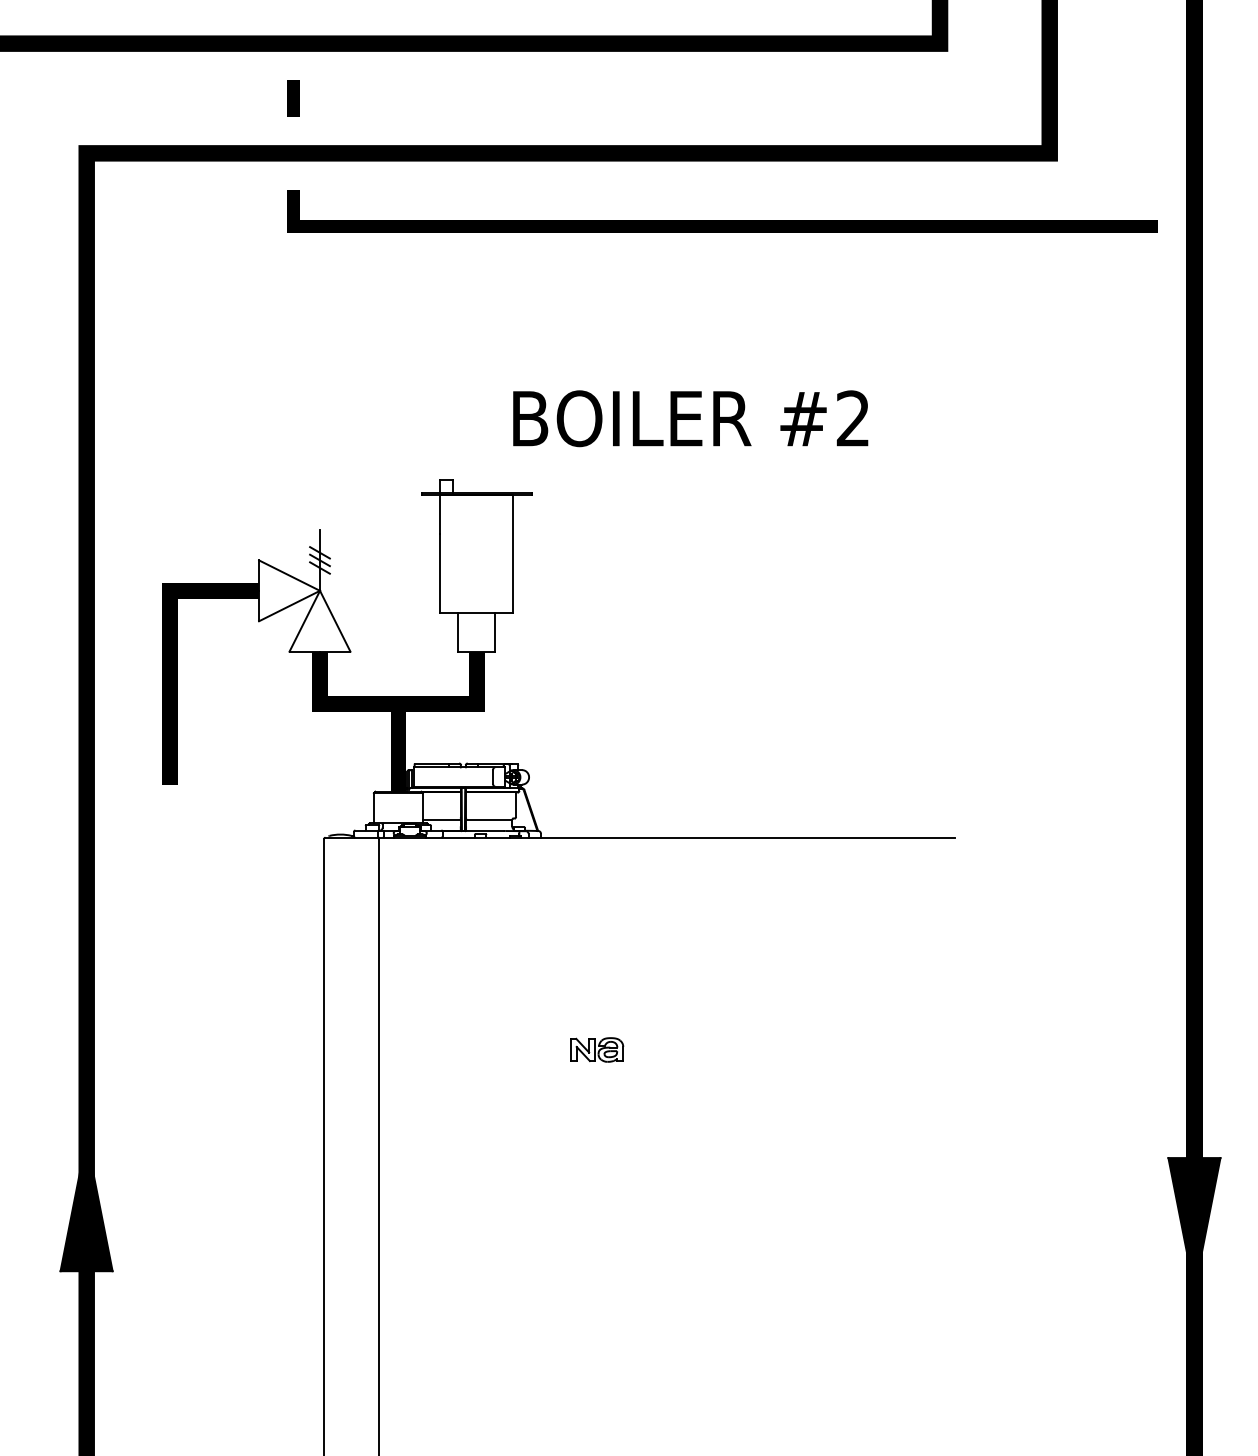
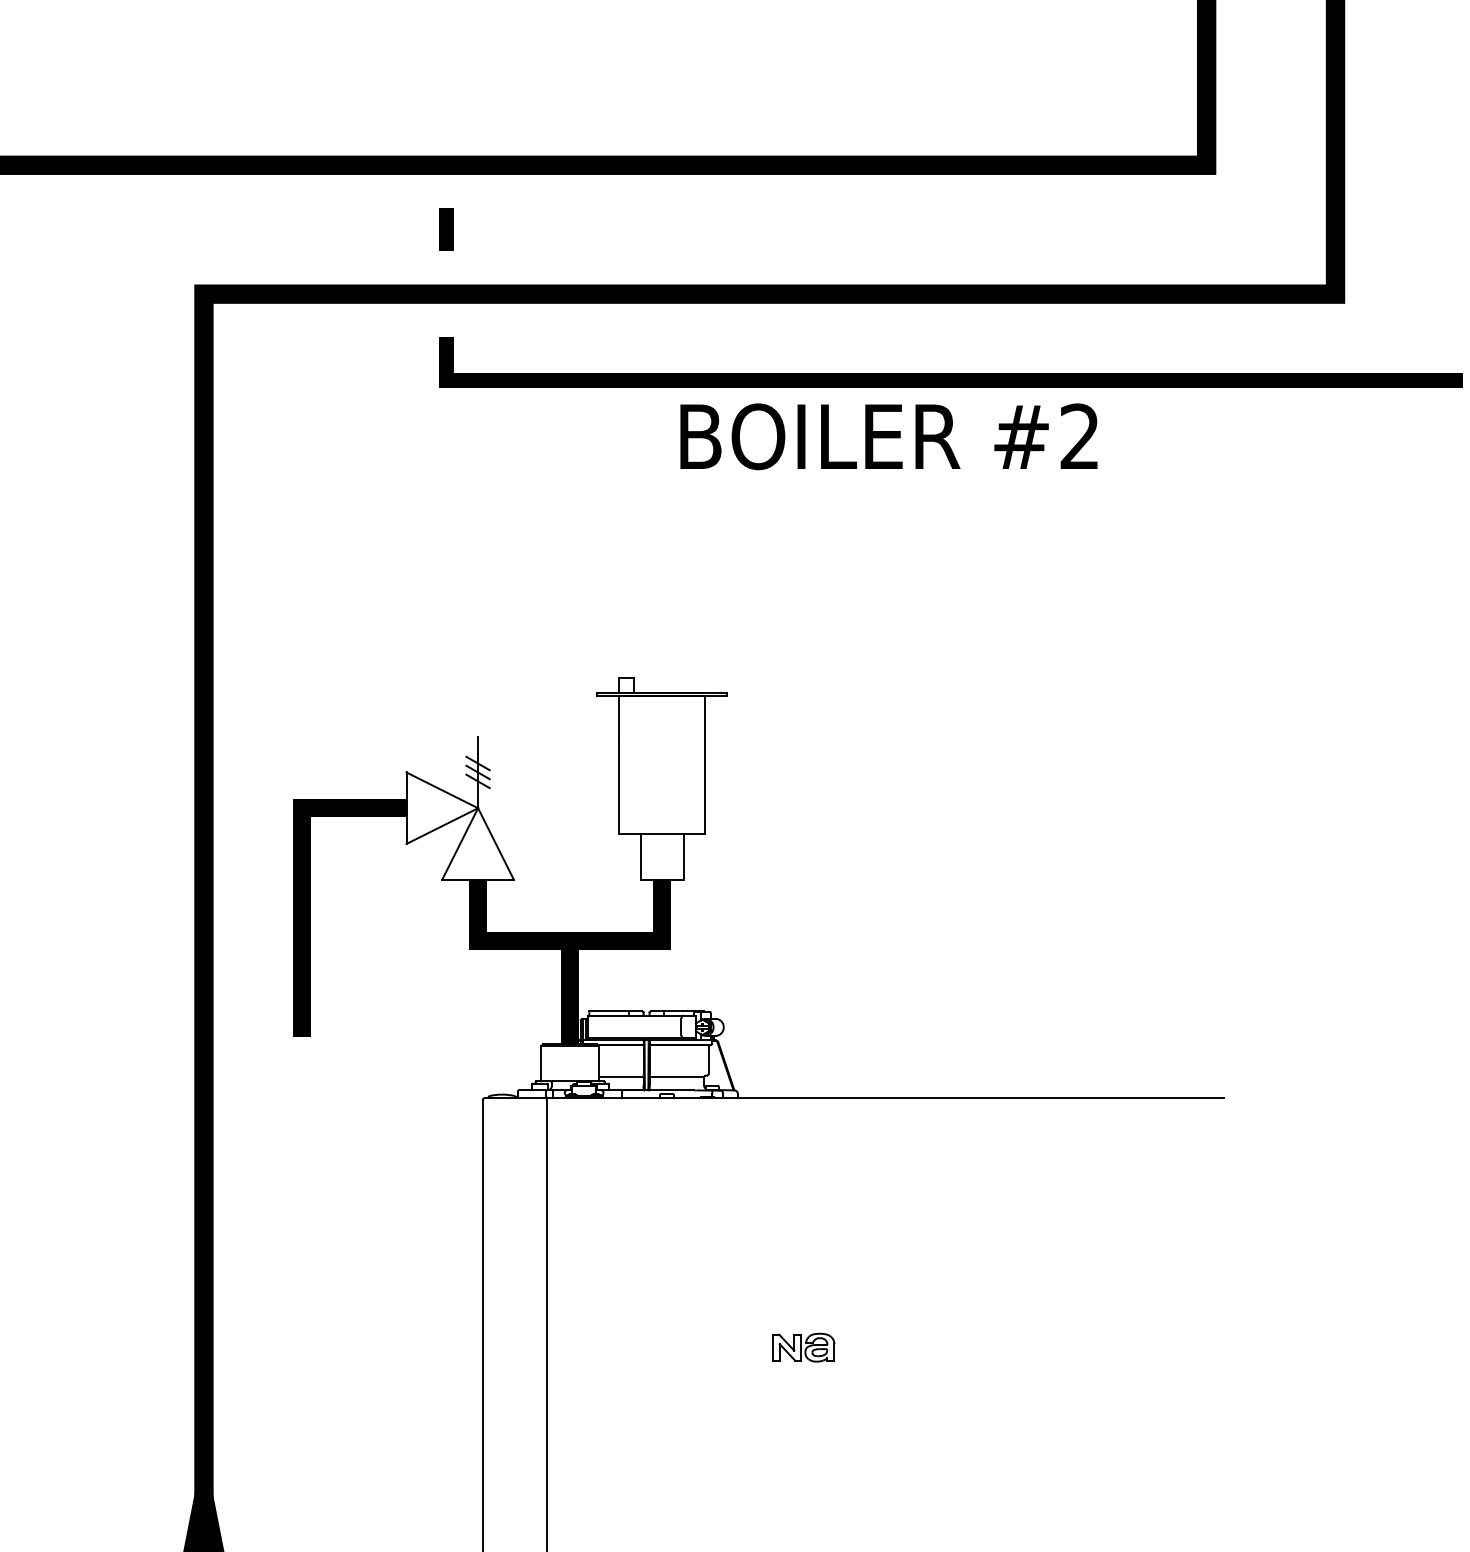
text: (690, 418) -> (888, 436), moved

